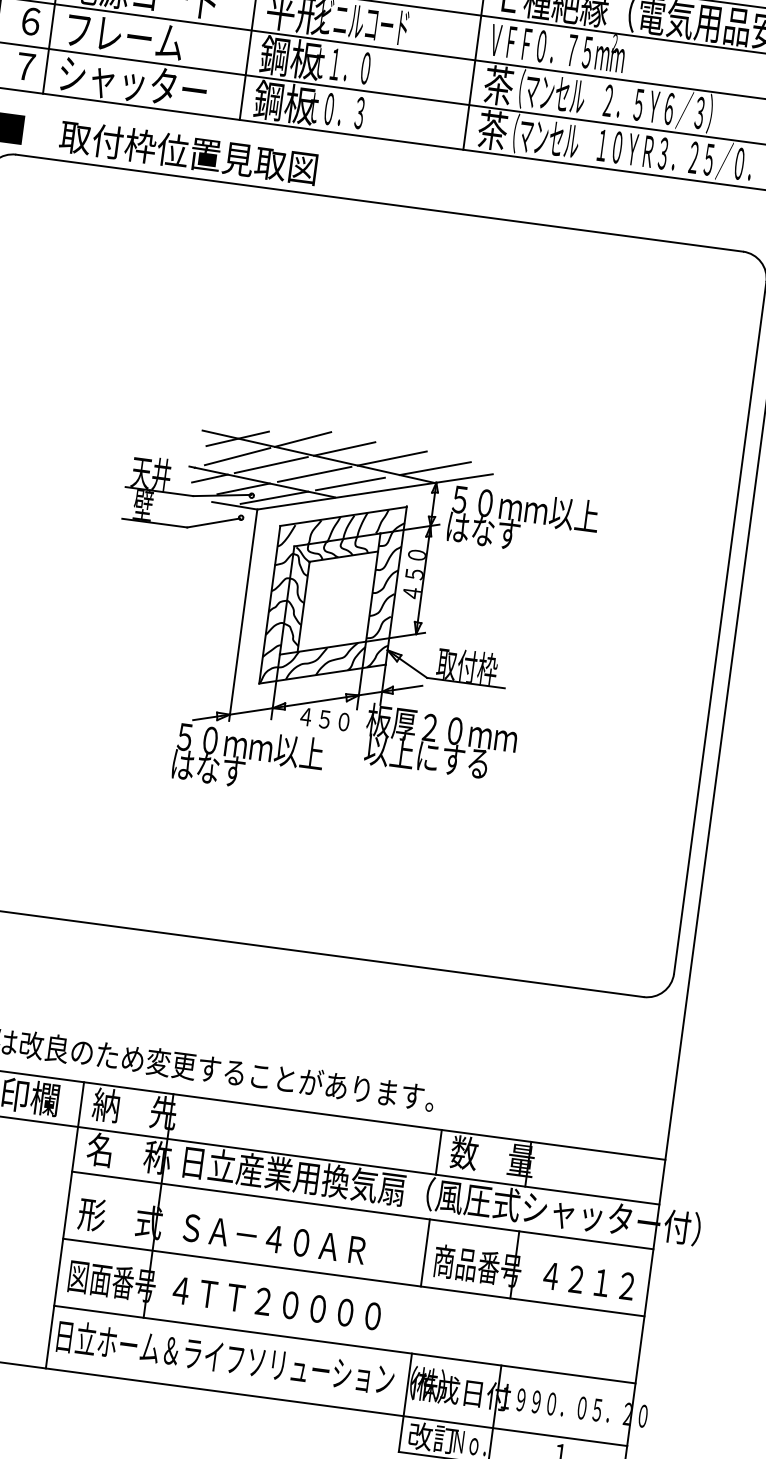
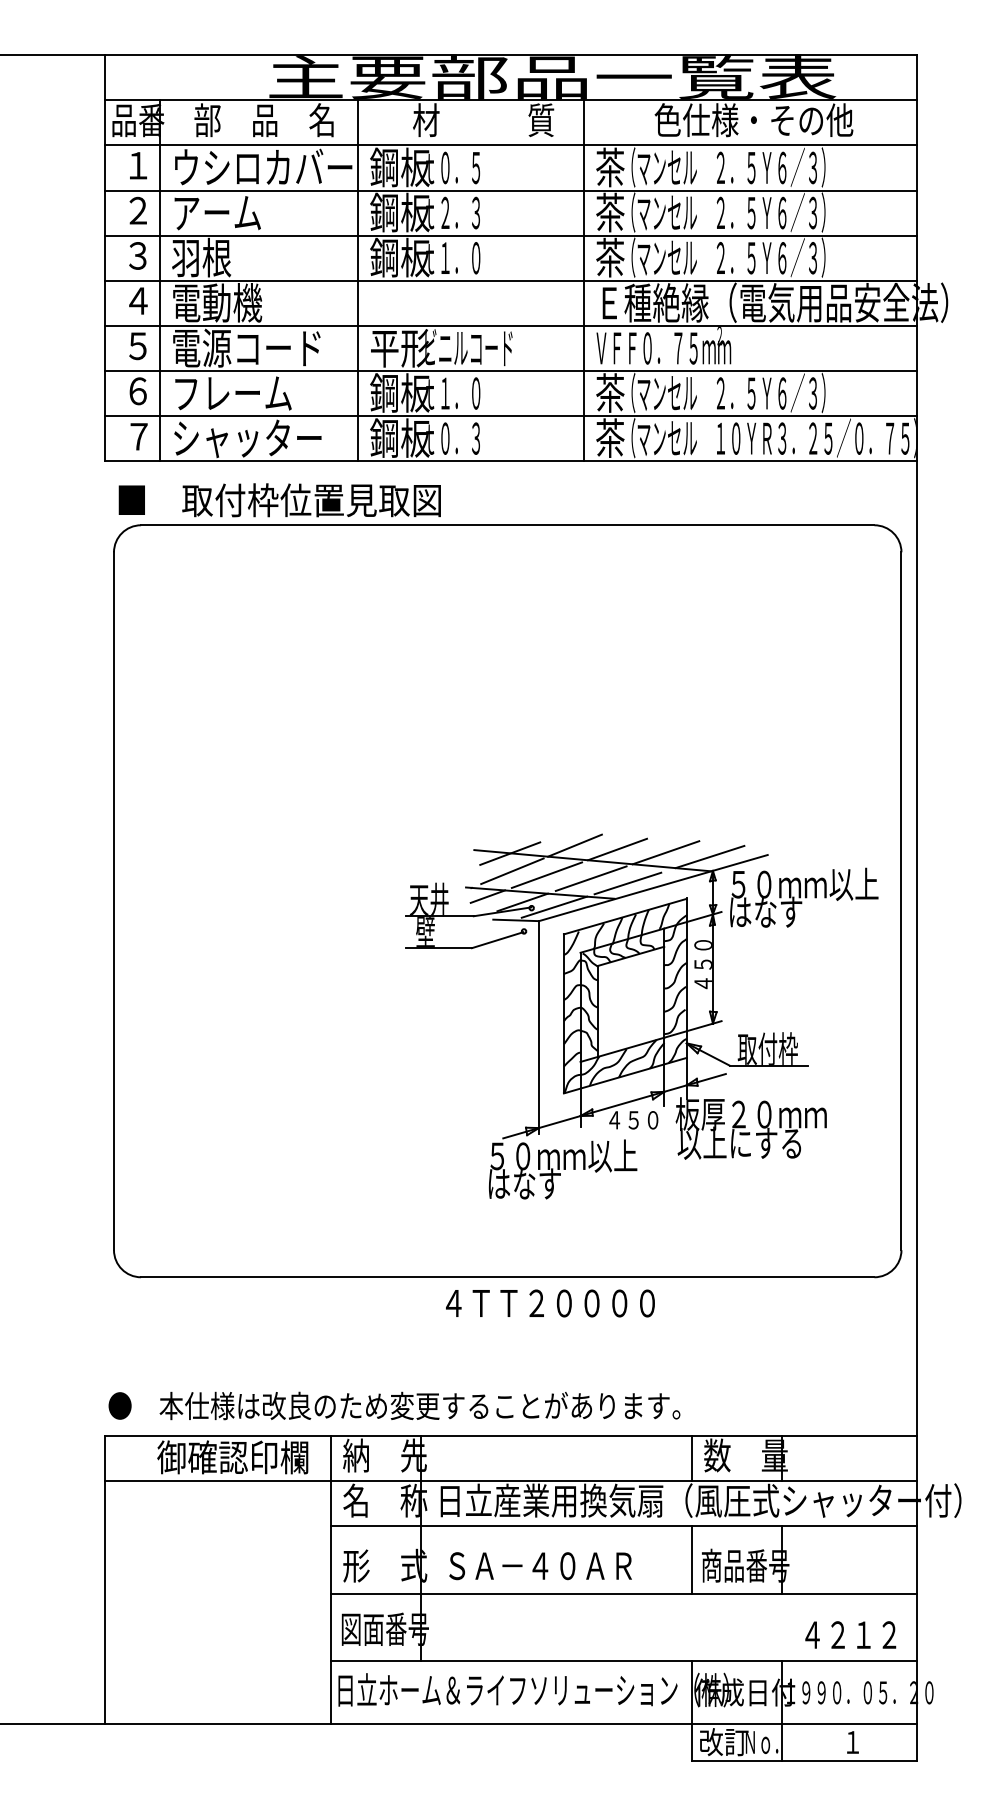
part: (346, 617) -> (641, 1016), moved
text: (588, 1280) -> (850, 1634), moved
text: (276, 1303) -> (550, 1303), moved

